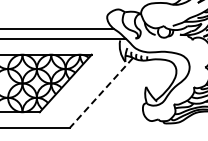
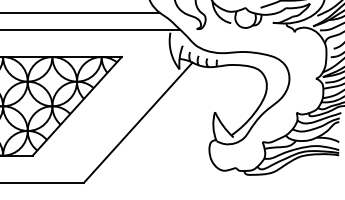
line: (101, 93) -> (138, 123), dashed -> solid

